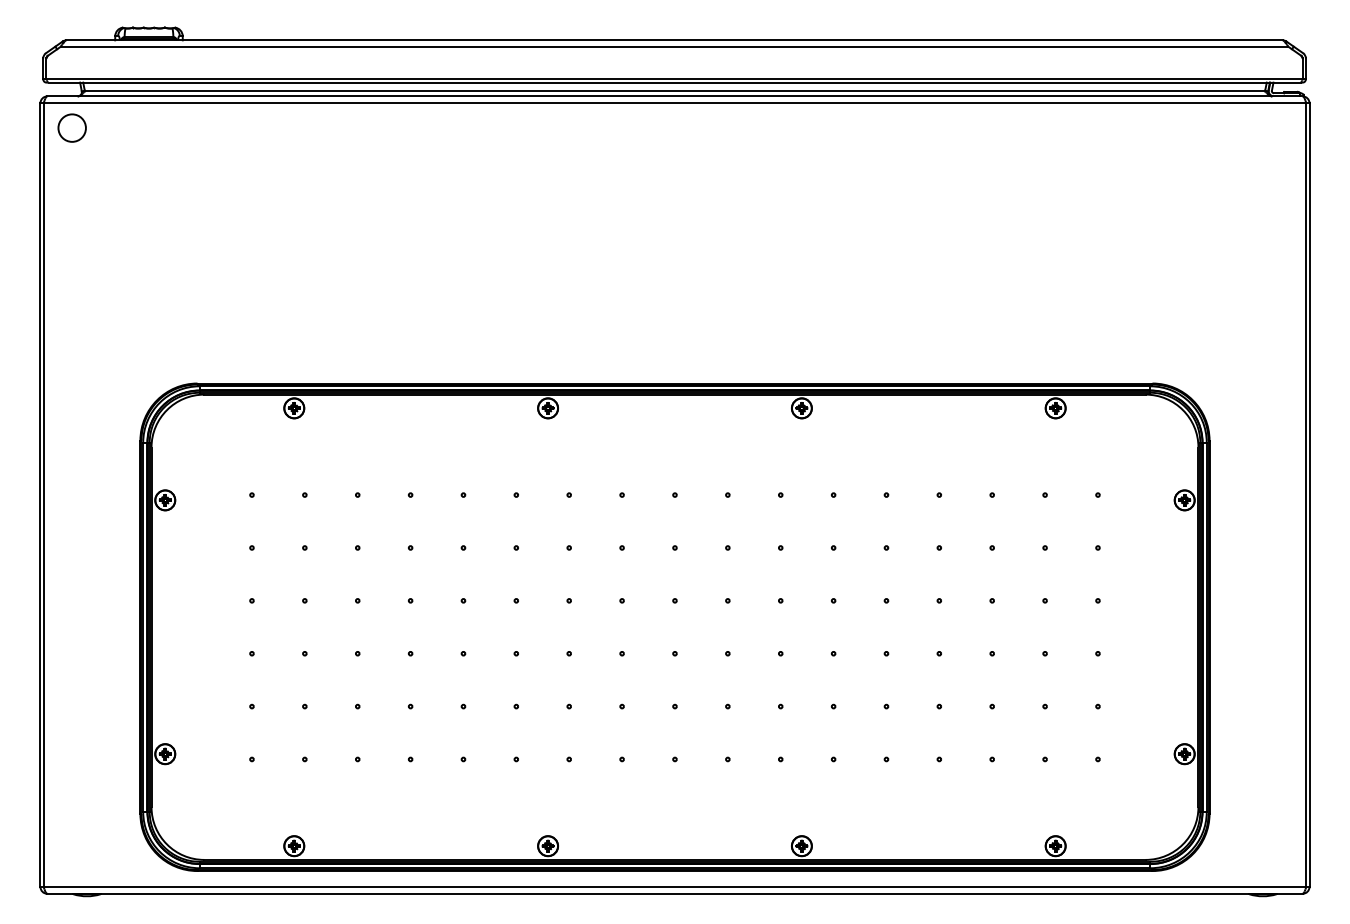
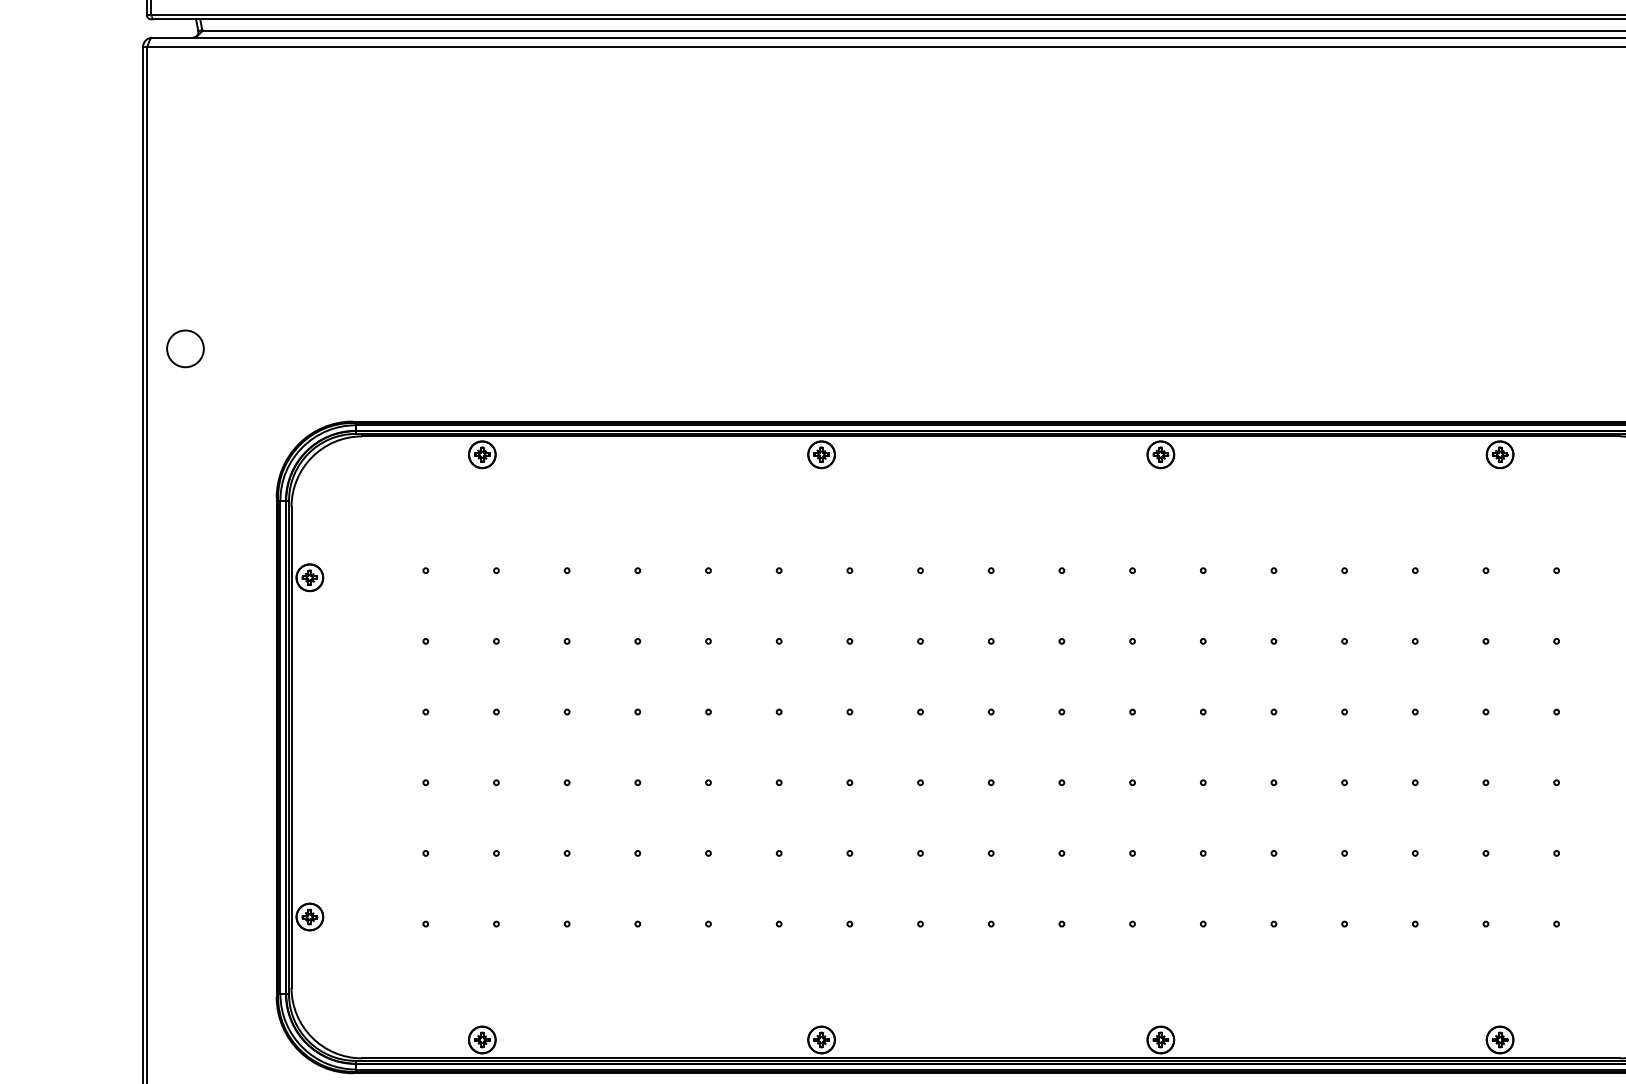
circle: (71, 127) -> (184, 348), moved

